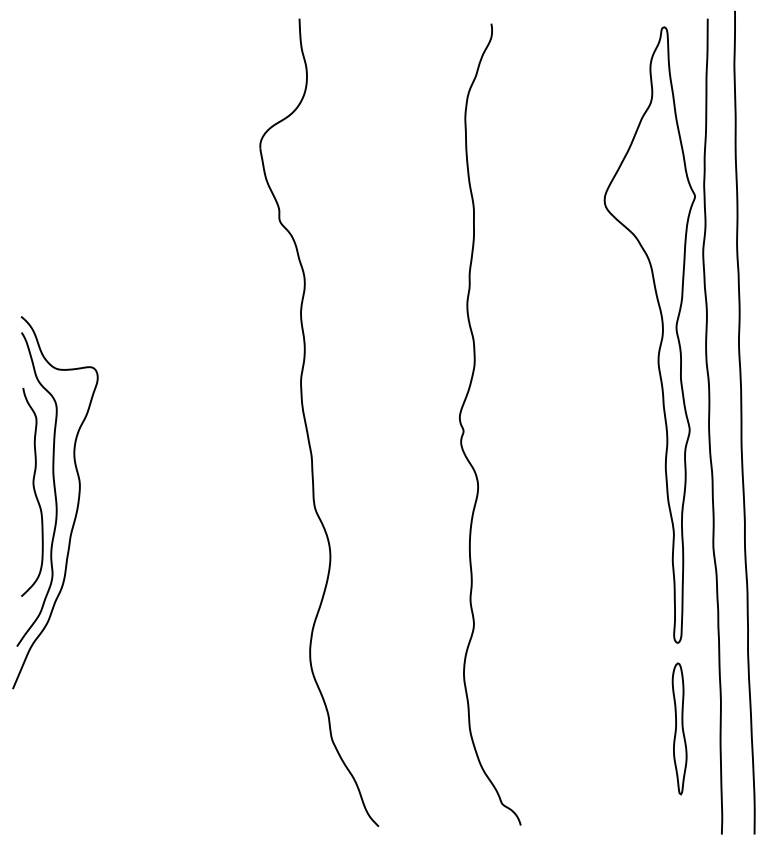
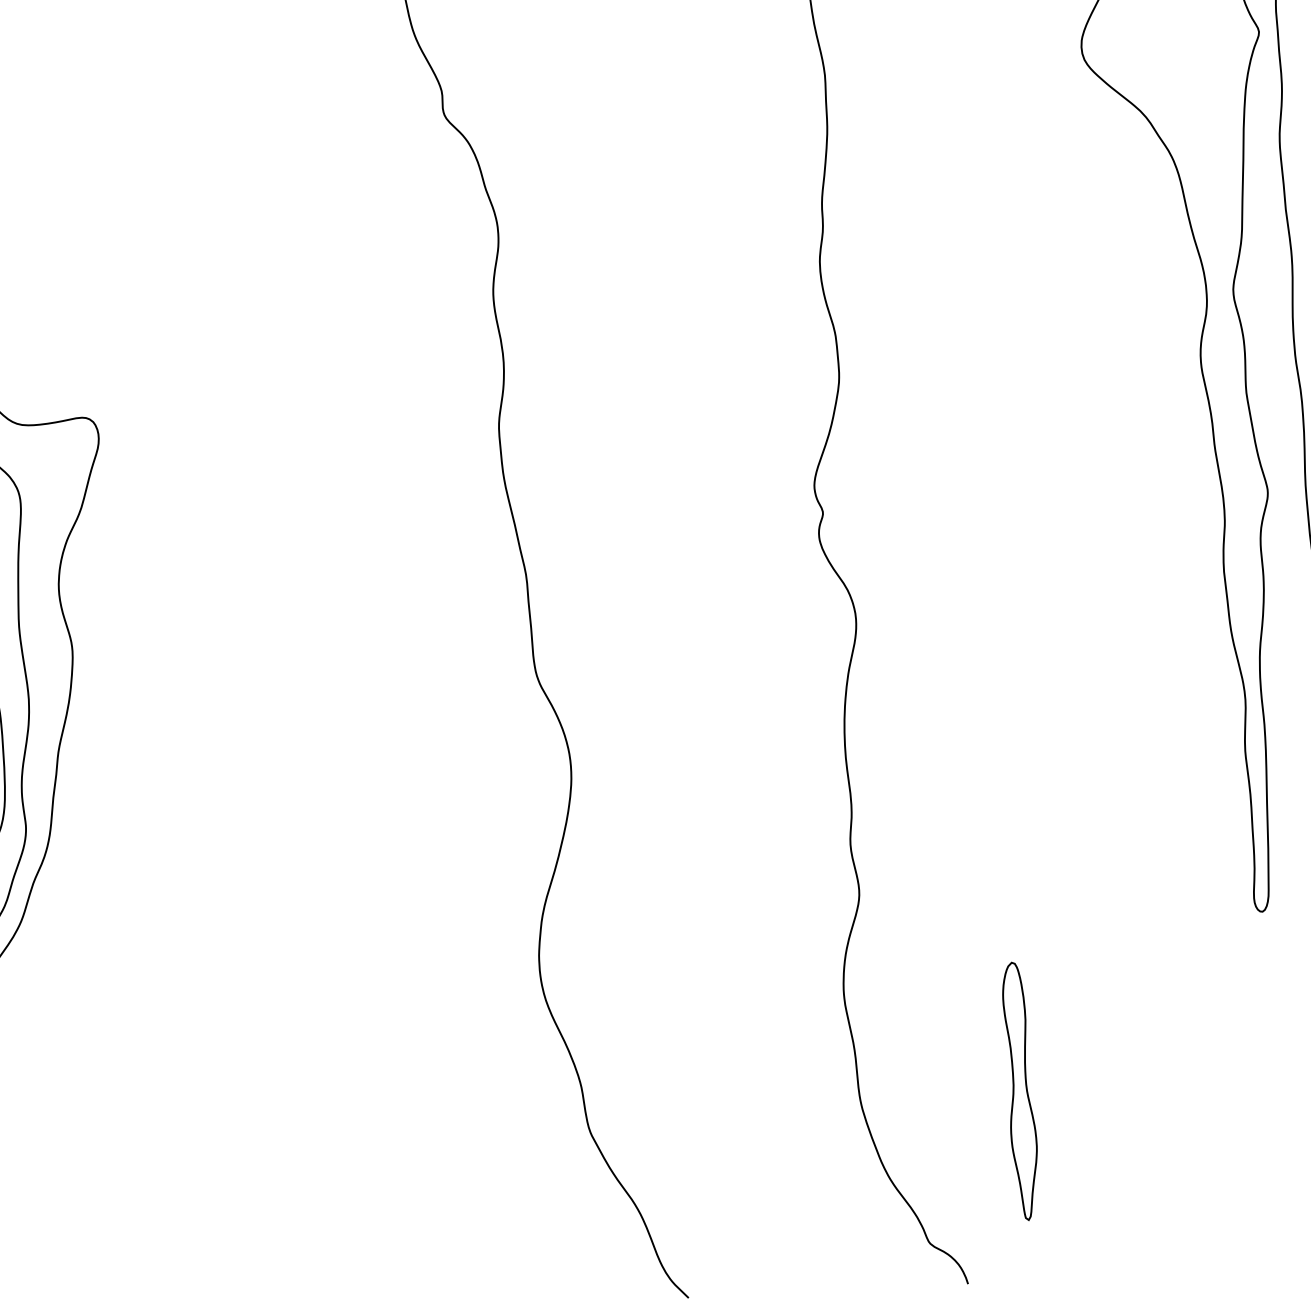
part: (679, 728) -> (1020, 1090), moved

